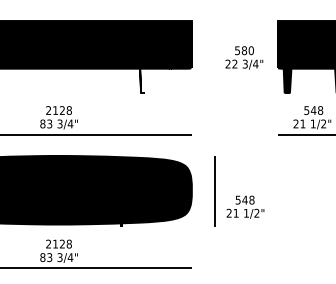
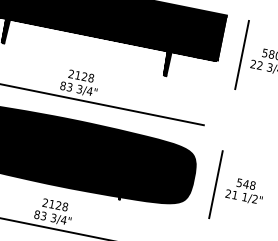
line: (214, 56) -> (241, 54), added
fill: (142, 80) -> (167, 63), added
text: (245, 206) -> (245, 190), moved

